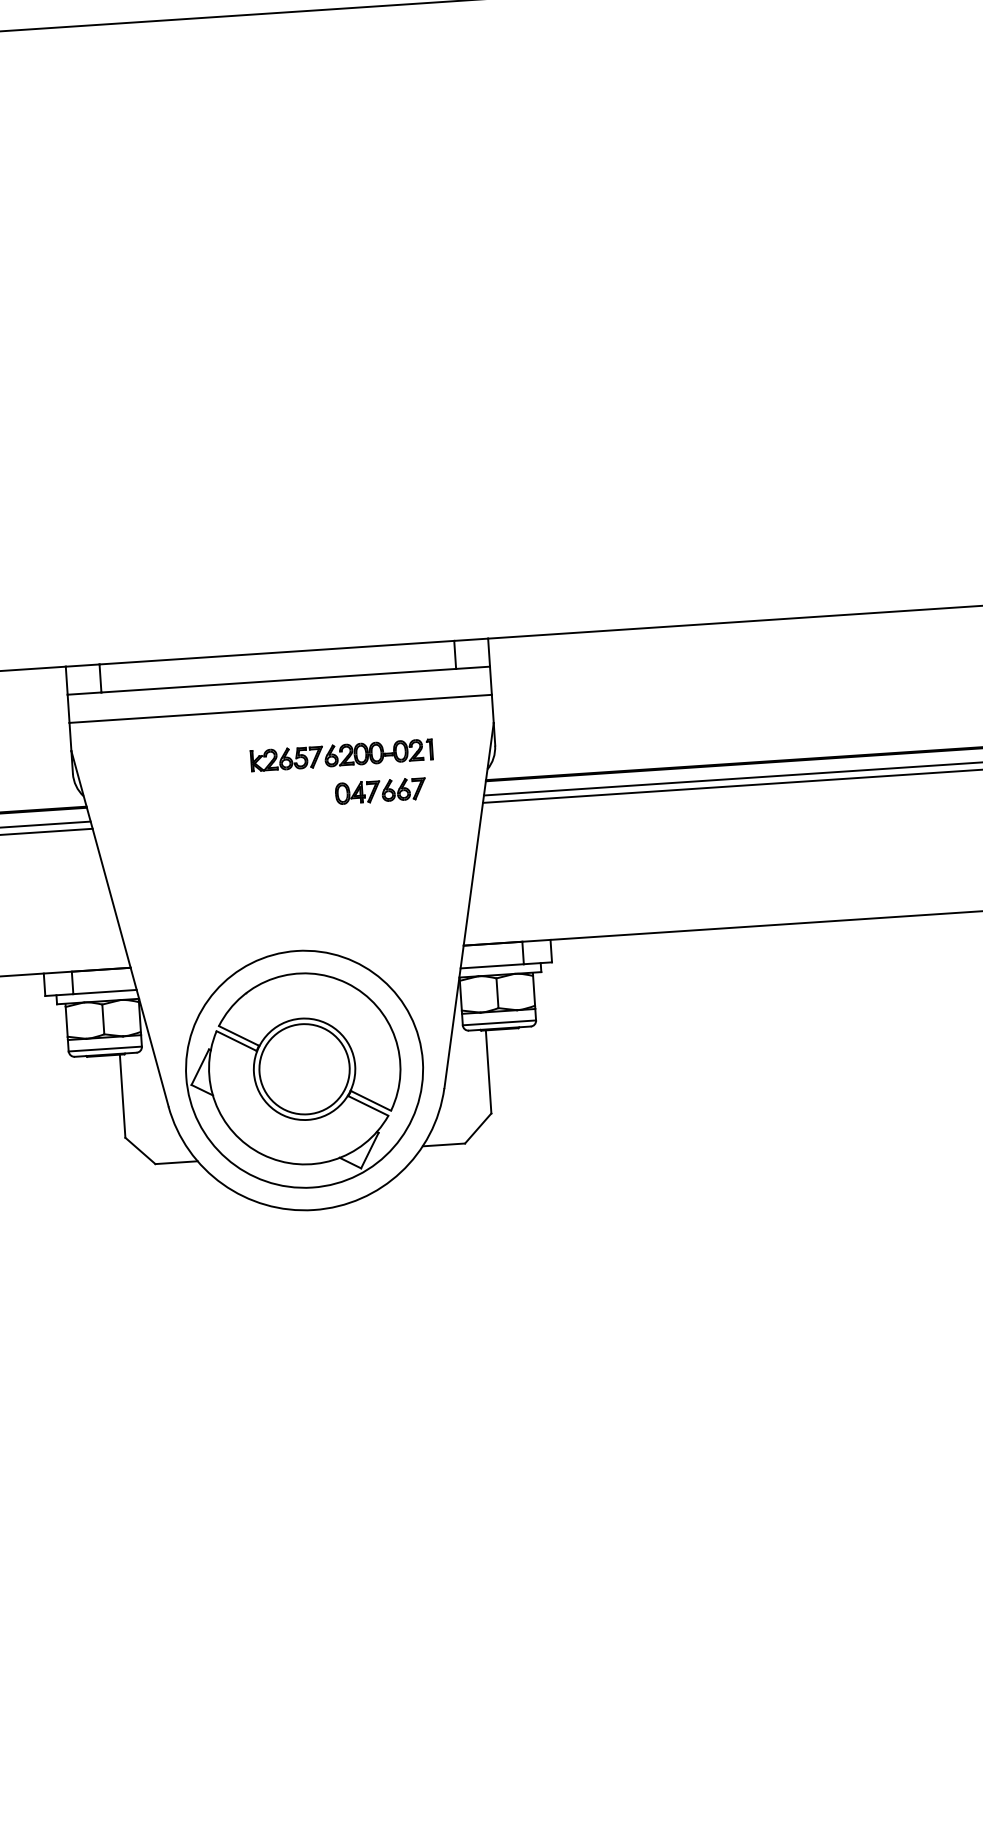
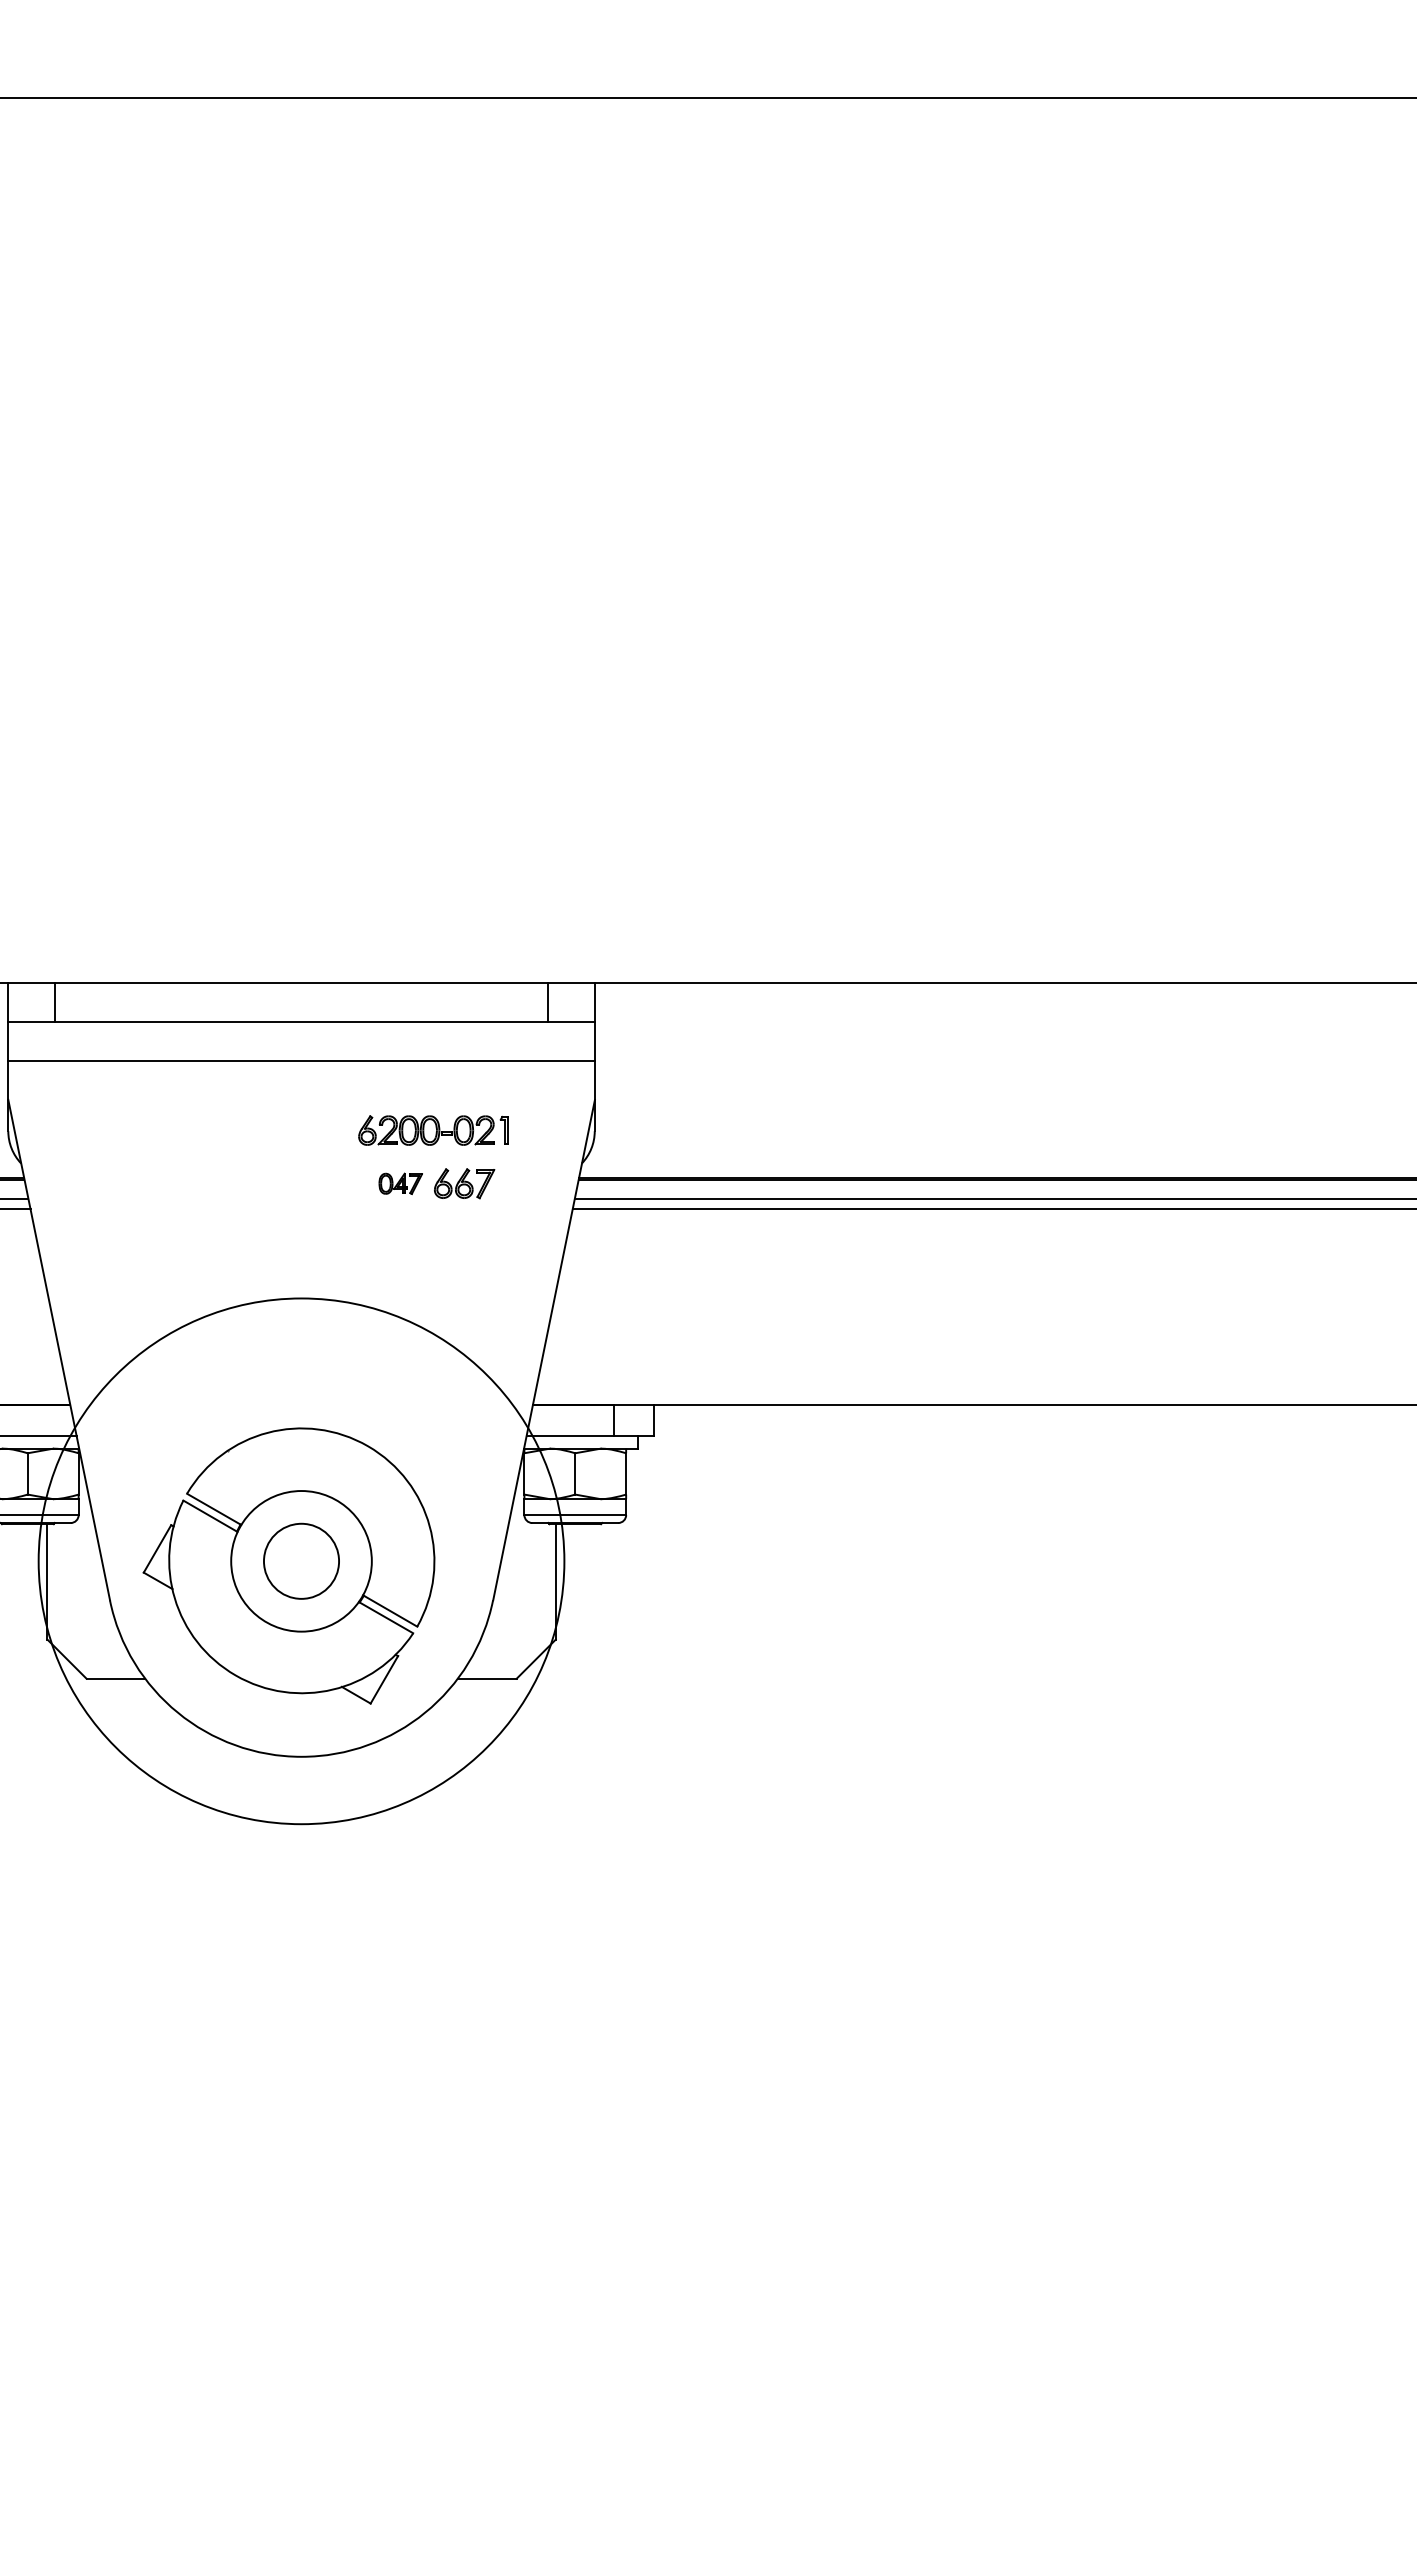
part: (286, 758) -> (305, 1130), removed
part: (357, 792) -> (400, 1183), size x0.7
circle: (304, 1068) -> (301, 1560), size x0.6
circle: (304, 1069) -> (301, 1561), size x1.6

